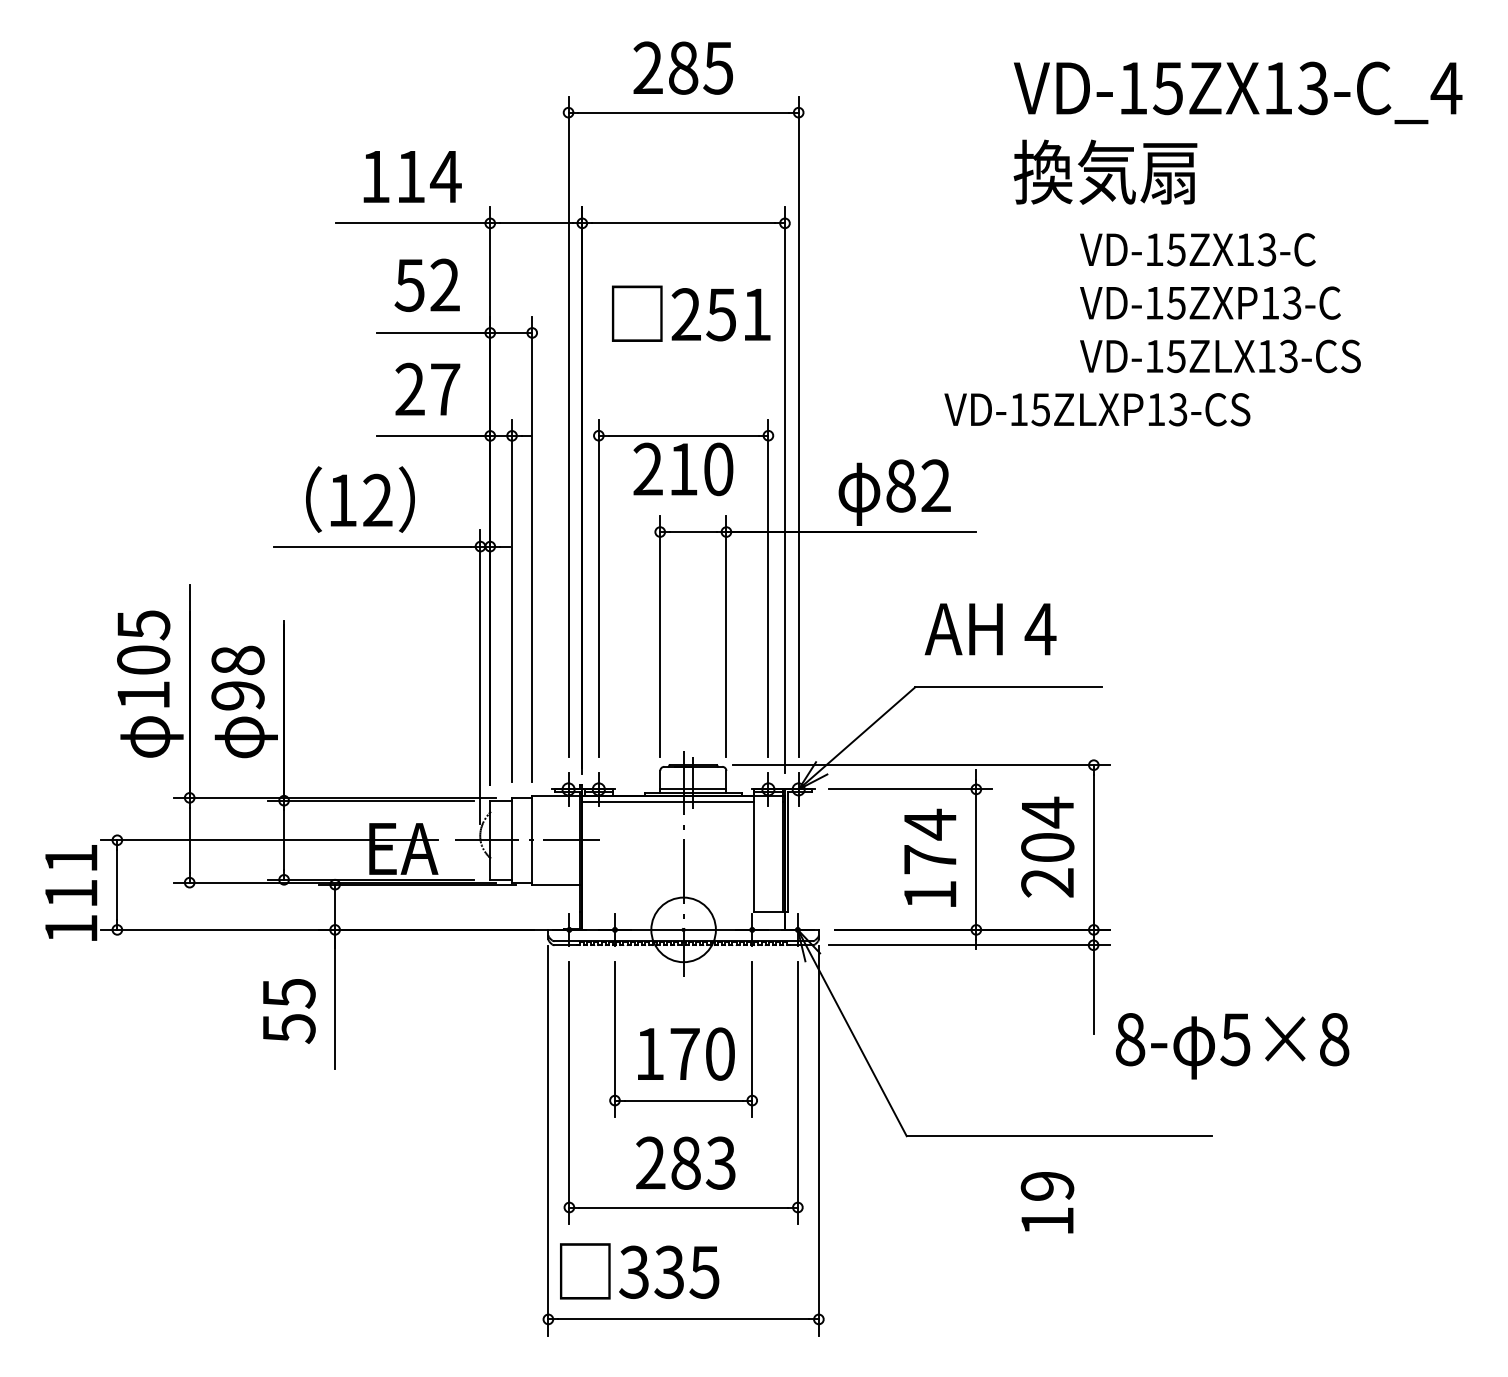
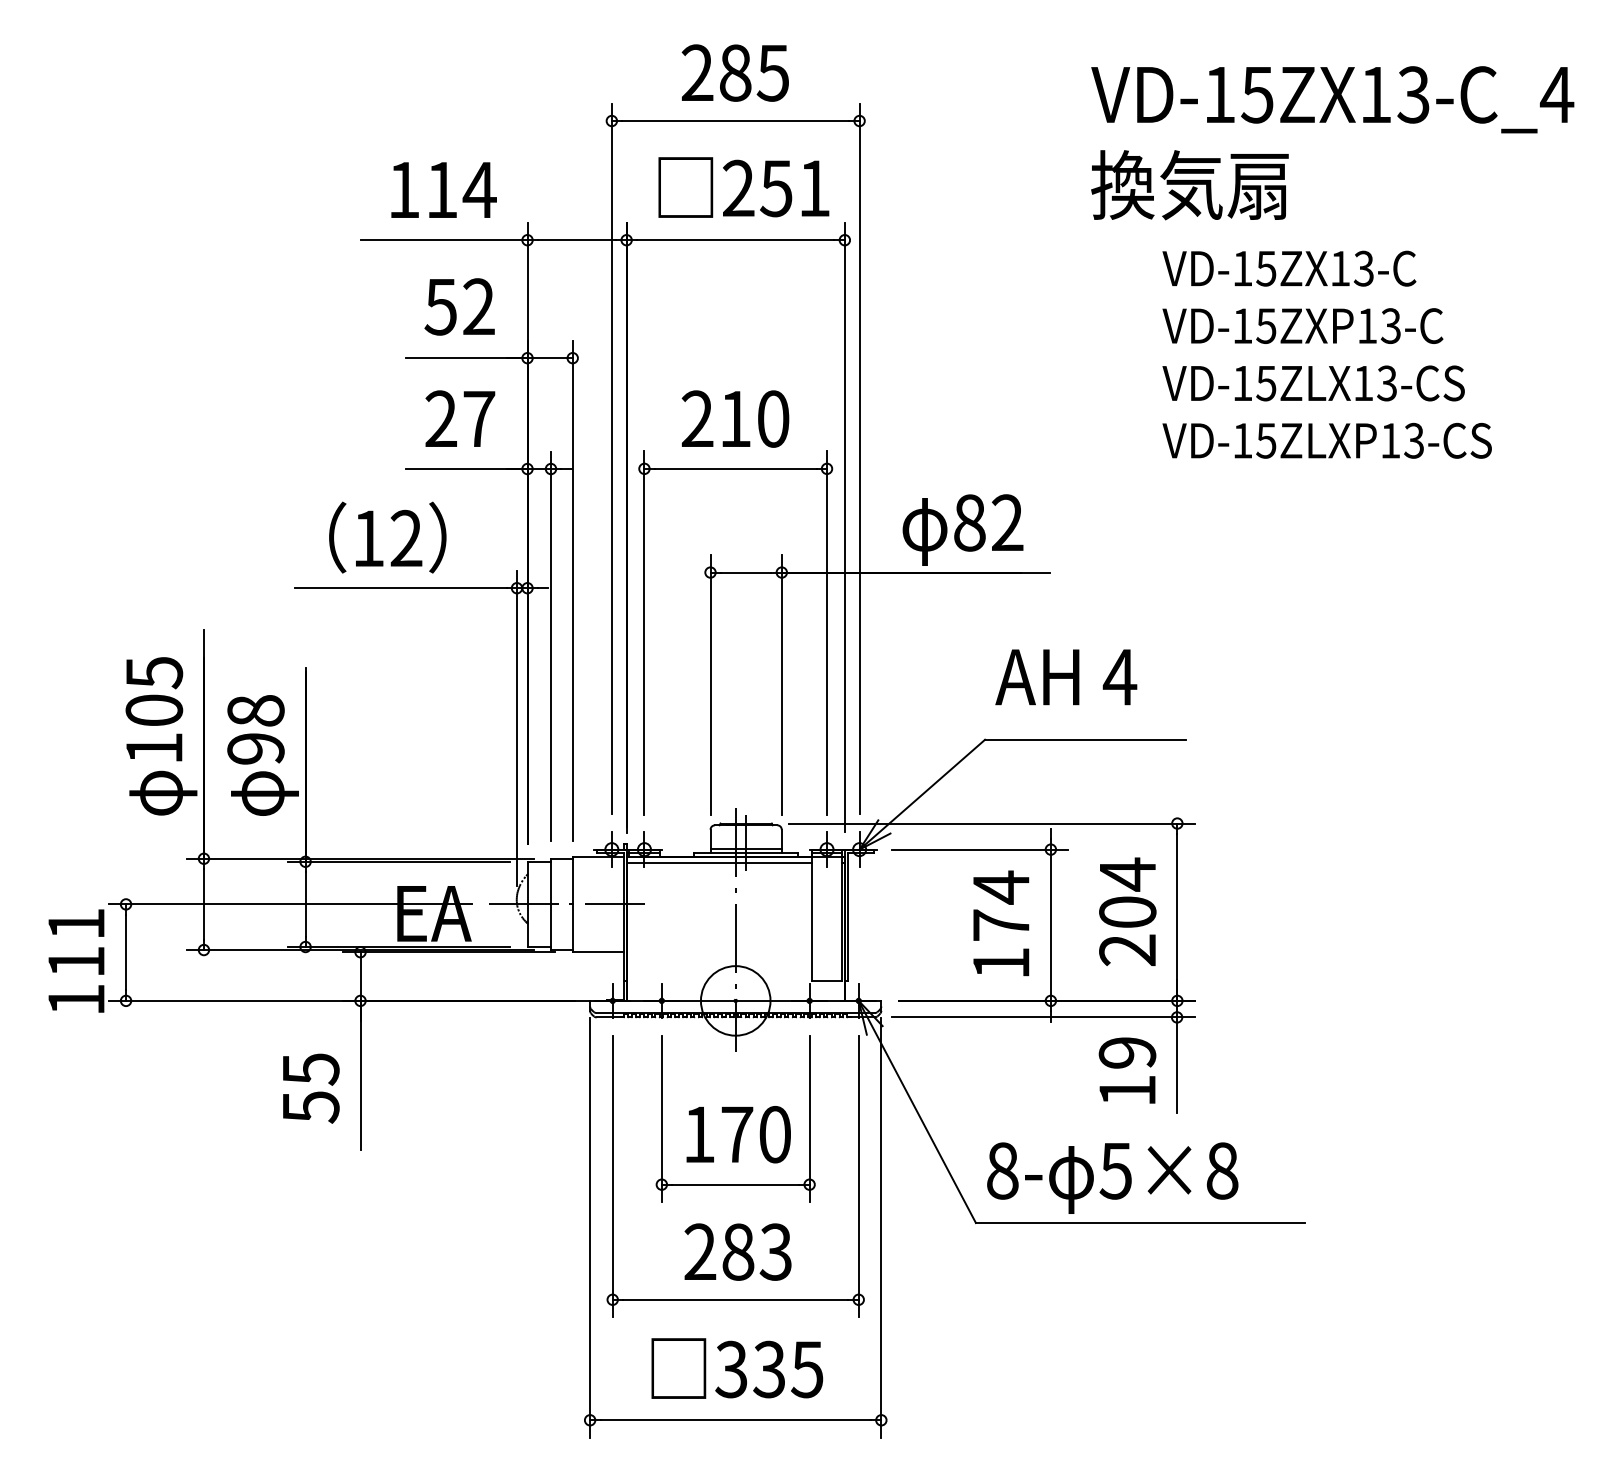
text: (690, 313) -> (743, 187), moved
text: (1096, 409) -> (1326, 440), moved
text: (683, 468) -> (735, 418), moved
text: (1232, 1045) -> (1112, 1177), moved
text: (1047, 1202) -> (1127, 1070), moved
text: (639, 1271) -> (737, 1368), moved

